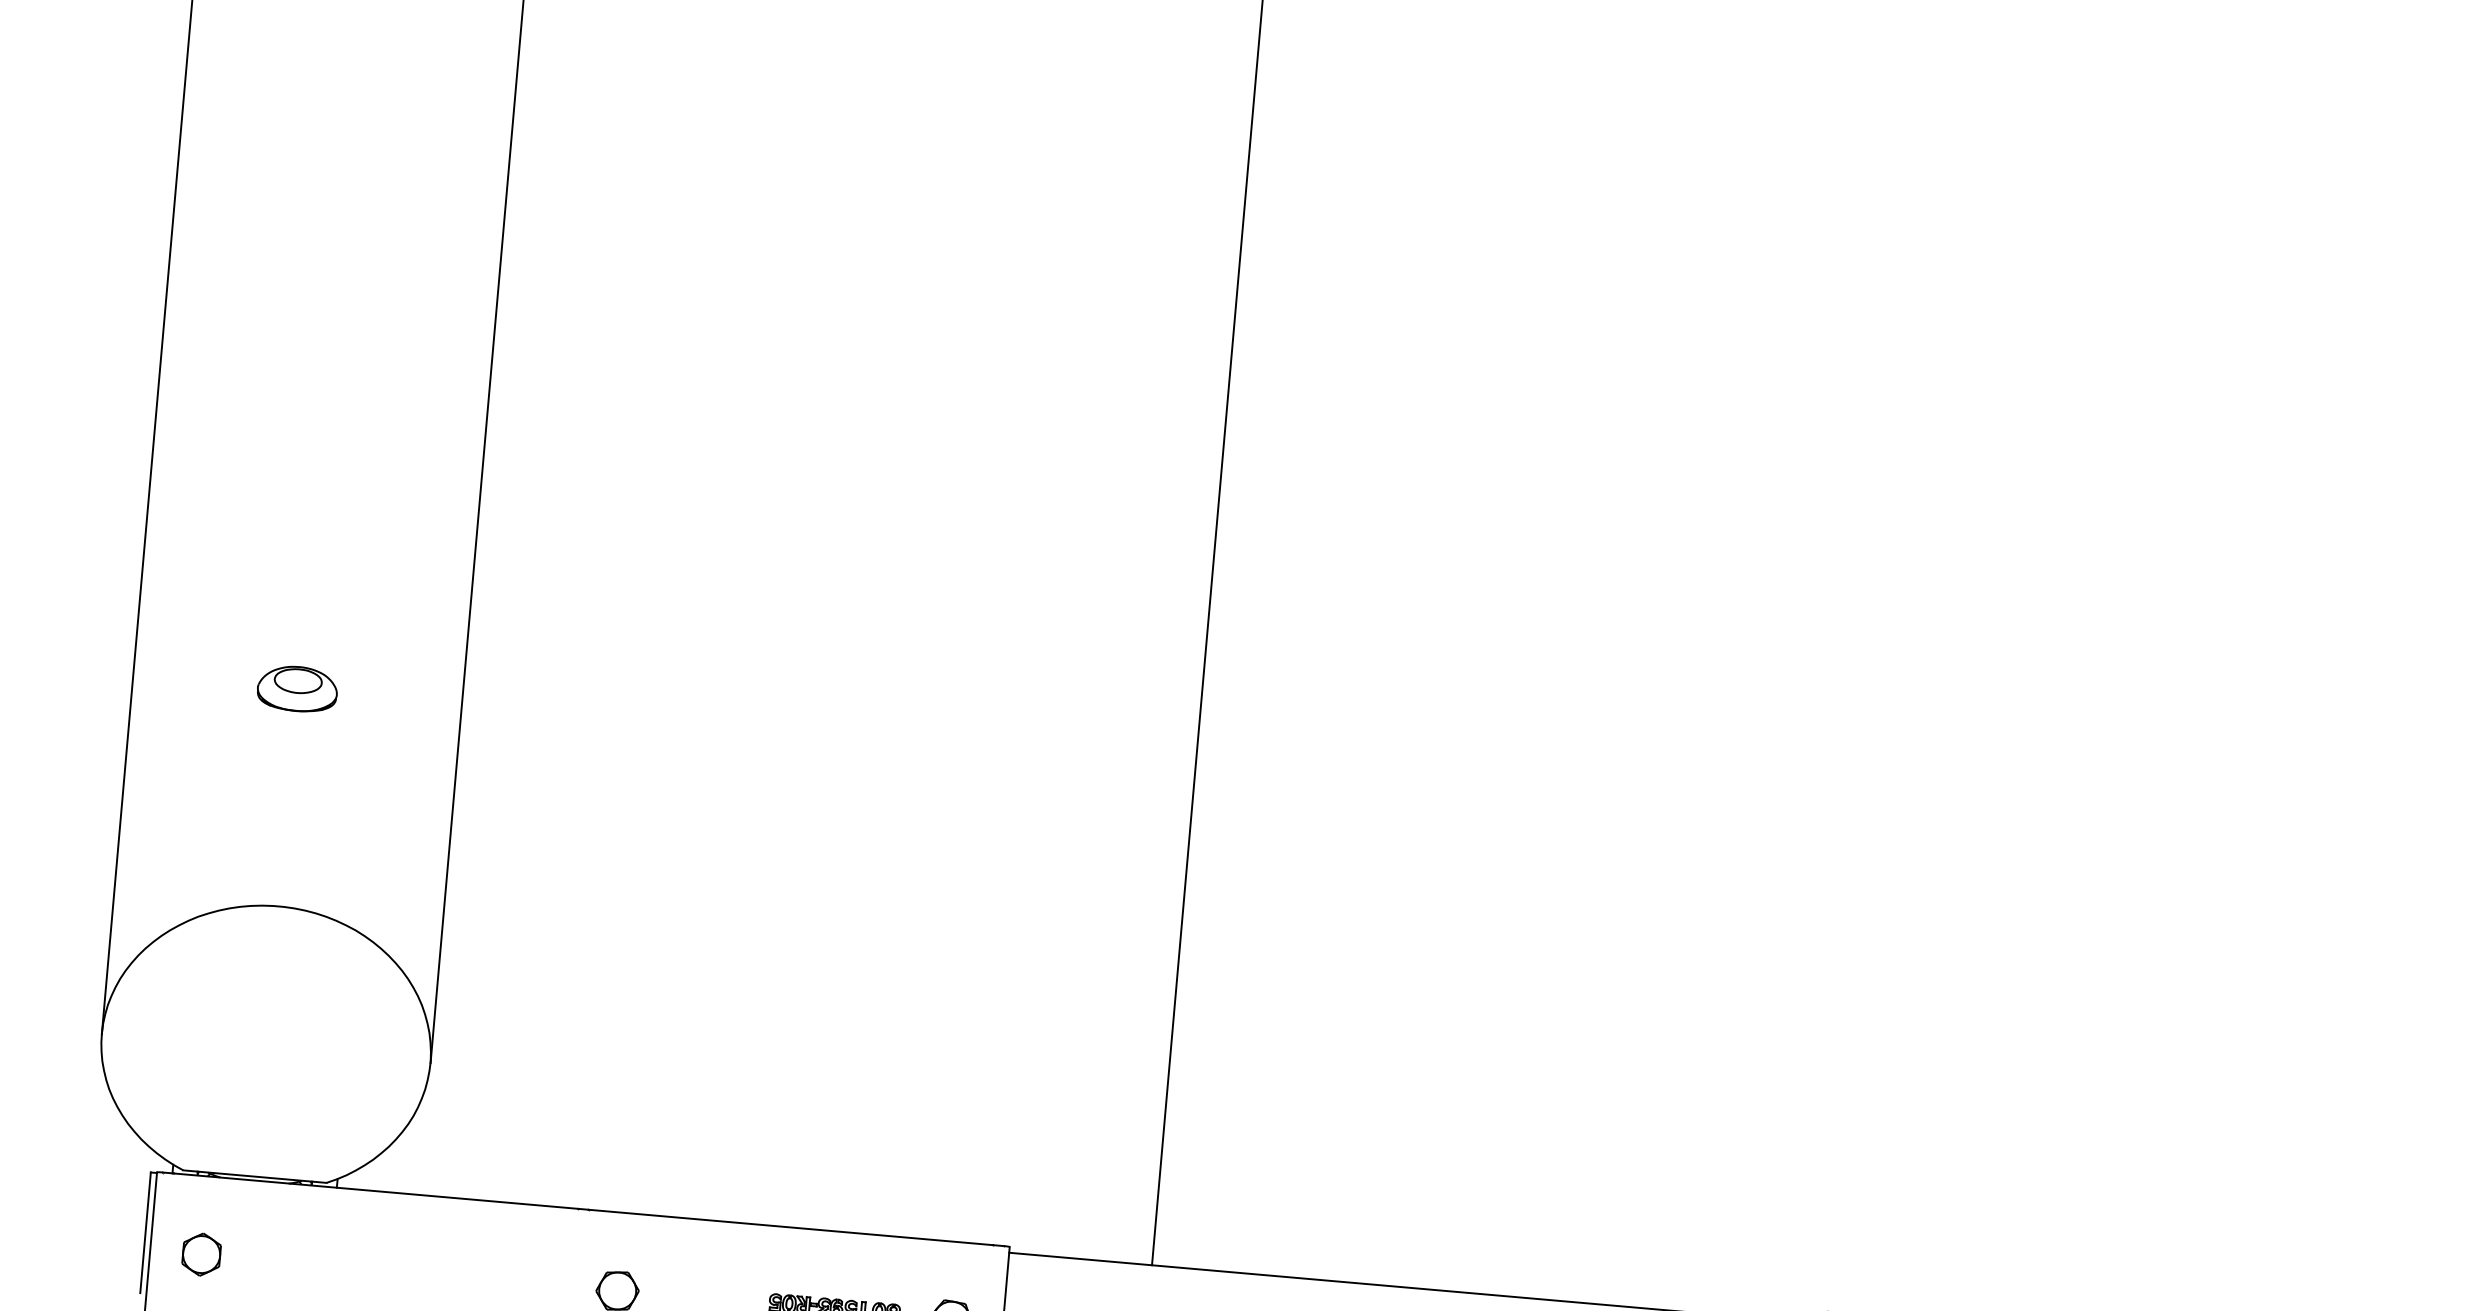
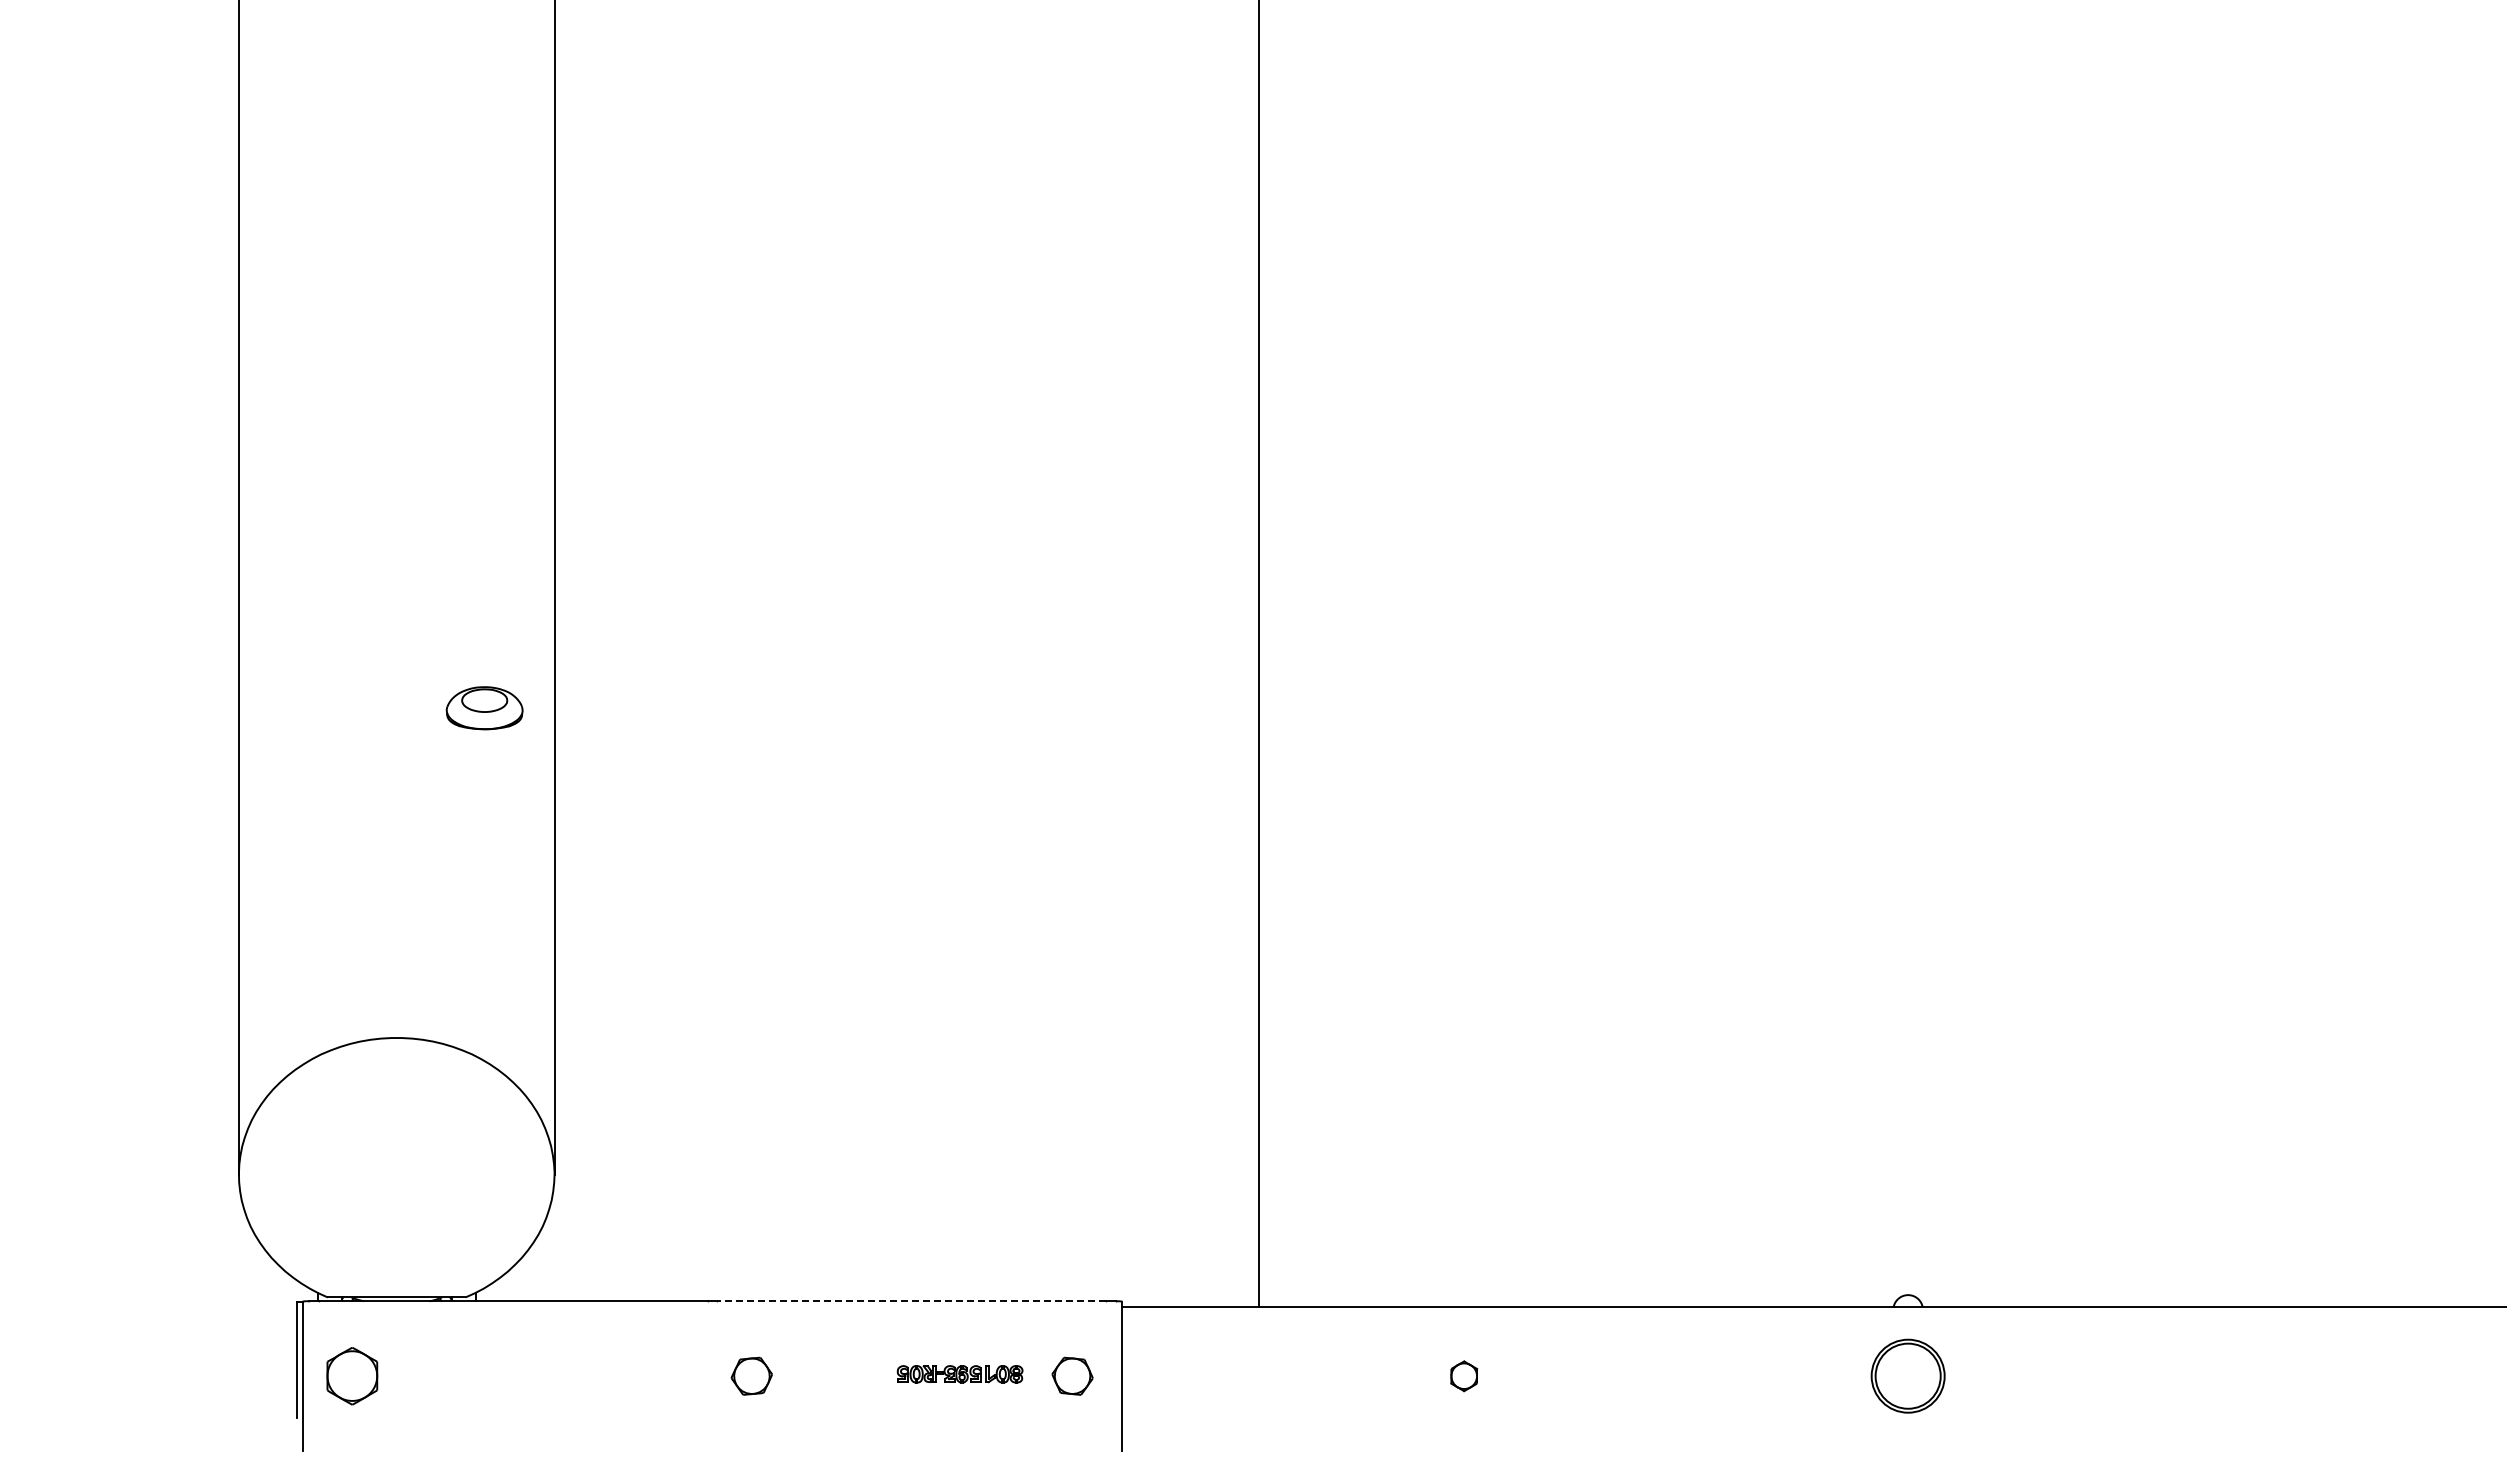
part: (297, 689) -> (484, 708), moved
line: (790, 1227) -> (911, 1301), solid -> dashed
part: (201, 1254) -> (352, 1376), size x1.4

